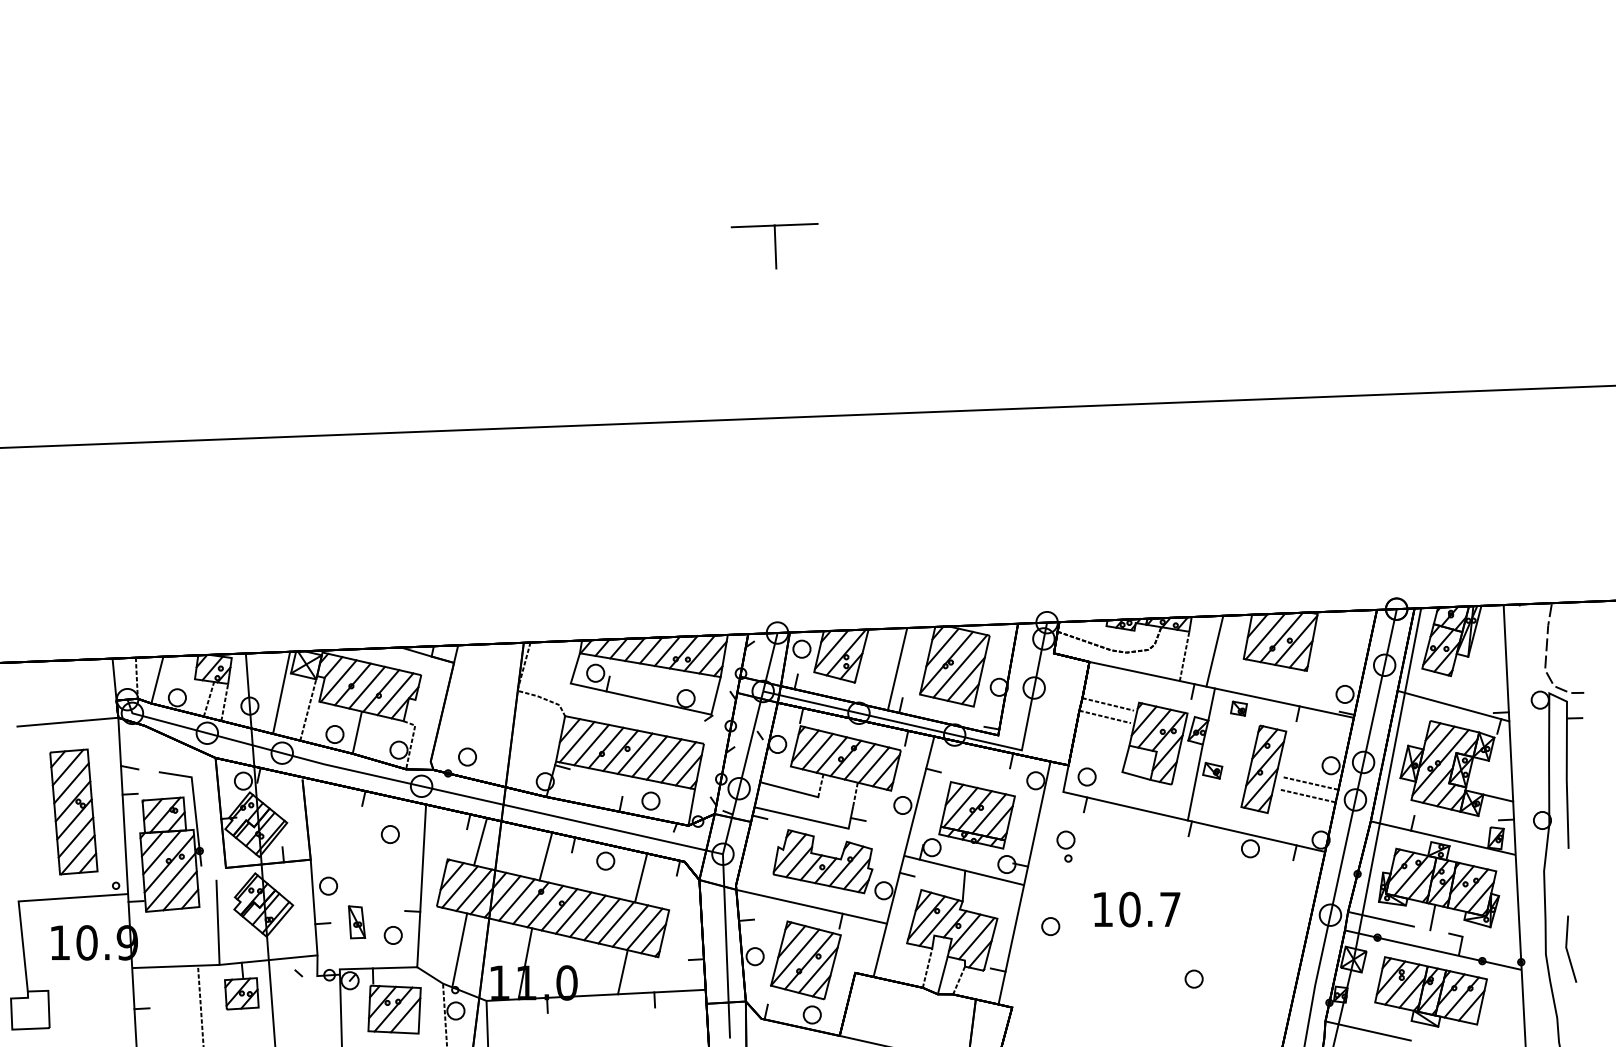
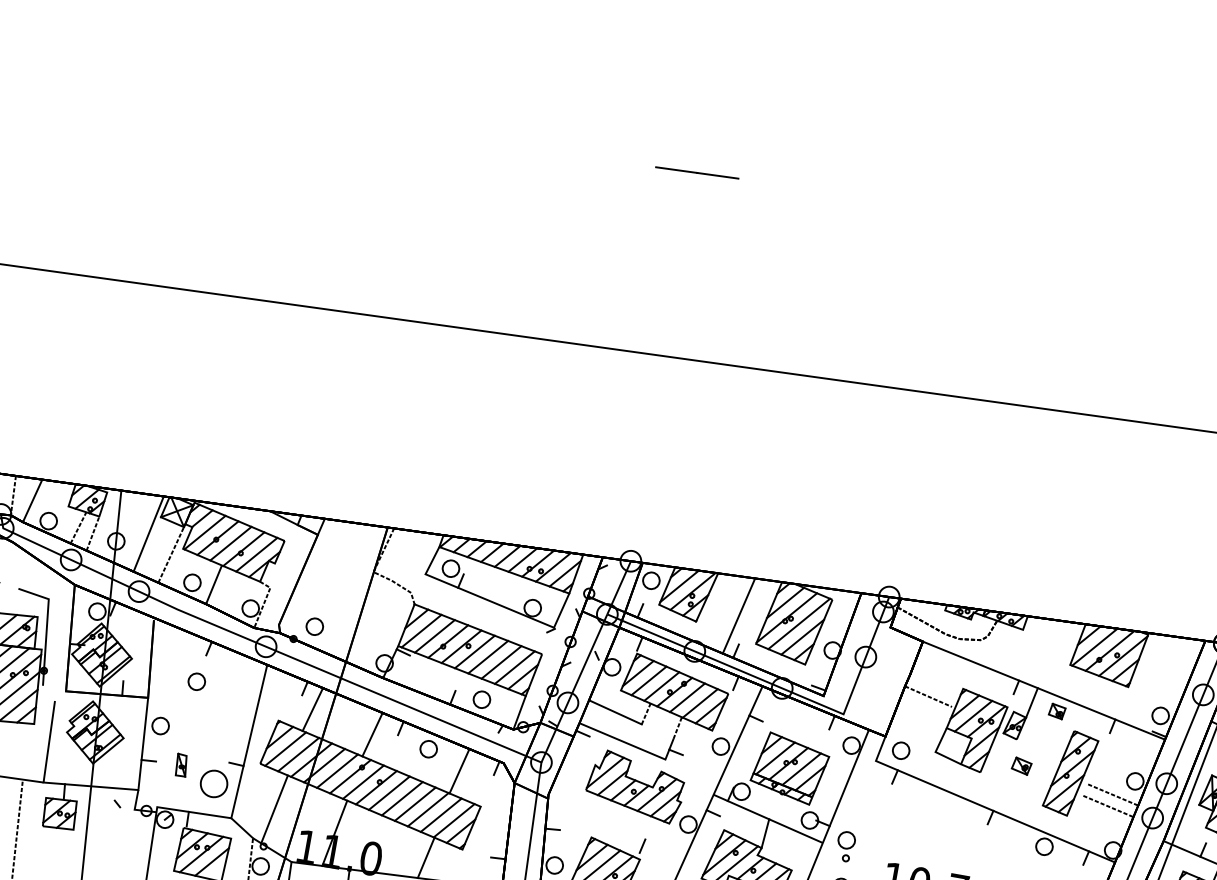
line: (775, 246) -> (694, 192), removed
line: (1214, 650) -> (1043, 651), removed
line: (1184, 656) -> (1014, 652), removed
line: (1108, 704) -> (933, 685), removed
line: (1194, 782) -> (1002, 774), removed
part: (389, 834) -> (195, 681), moved
part: (1065, 846) -> (845, 846), moved
line: (812, 906) -> (617, 827), removed
part: (357, 922) -> (182, 765), size x0.7
part: (392, 935) -> (213, 783), size x1.6

